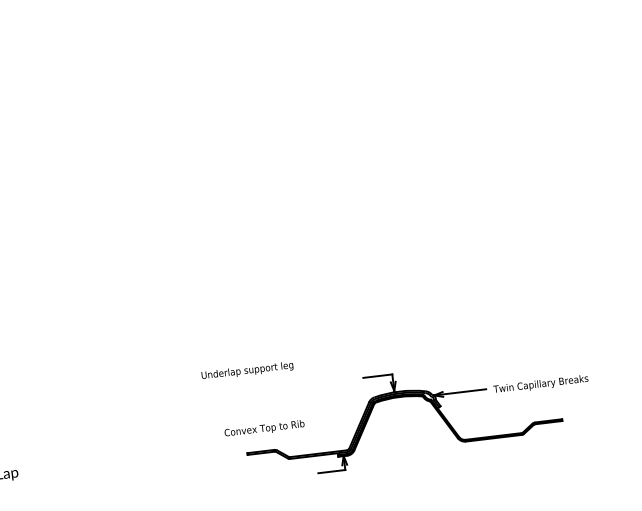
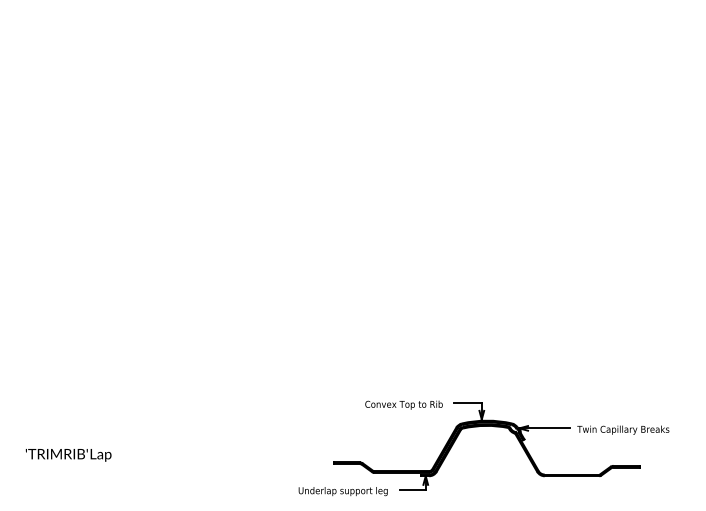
text: (246, 371) -> (342, 491), moved
fill: (342, 425) -> (428, 446), added
text: (264, 428) -> (403, 404), moved

